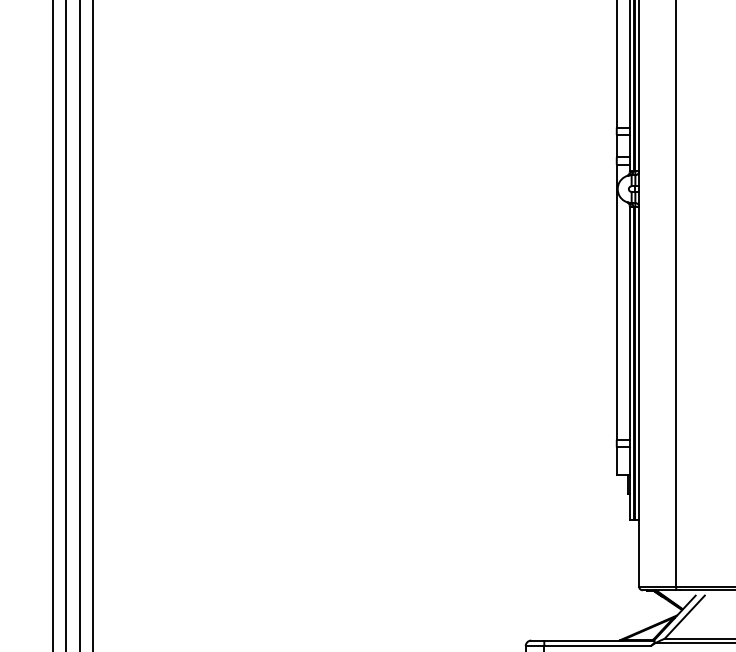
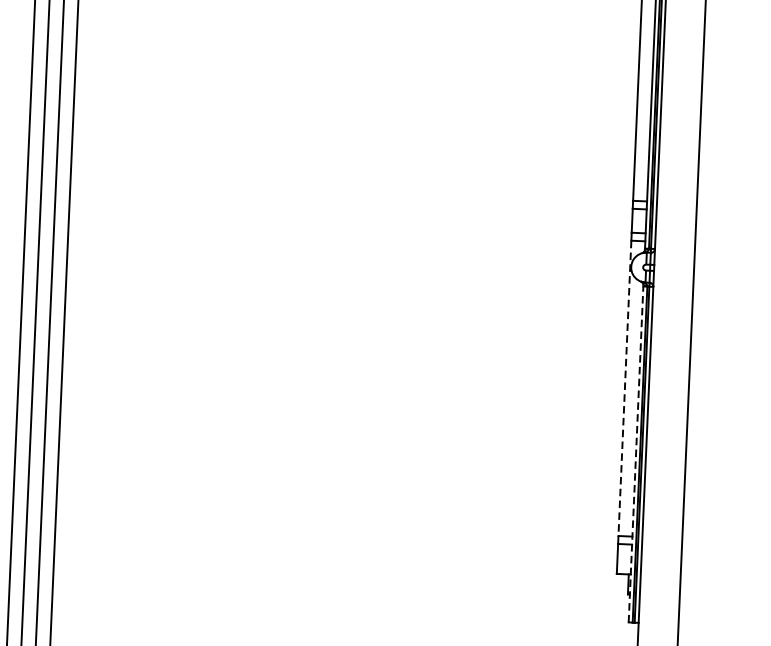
line: (616, 302) -> (624, 388), solid -> dashed
line: (629, 362) -> (635, 453), solid -> dashed

